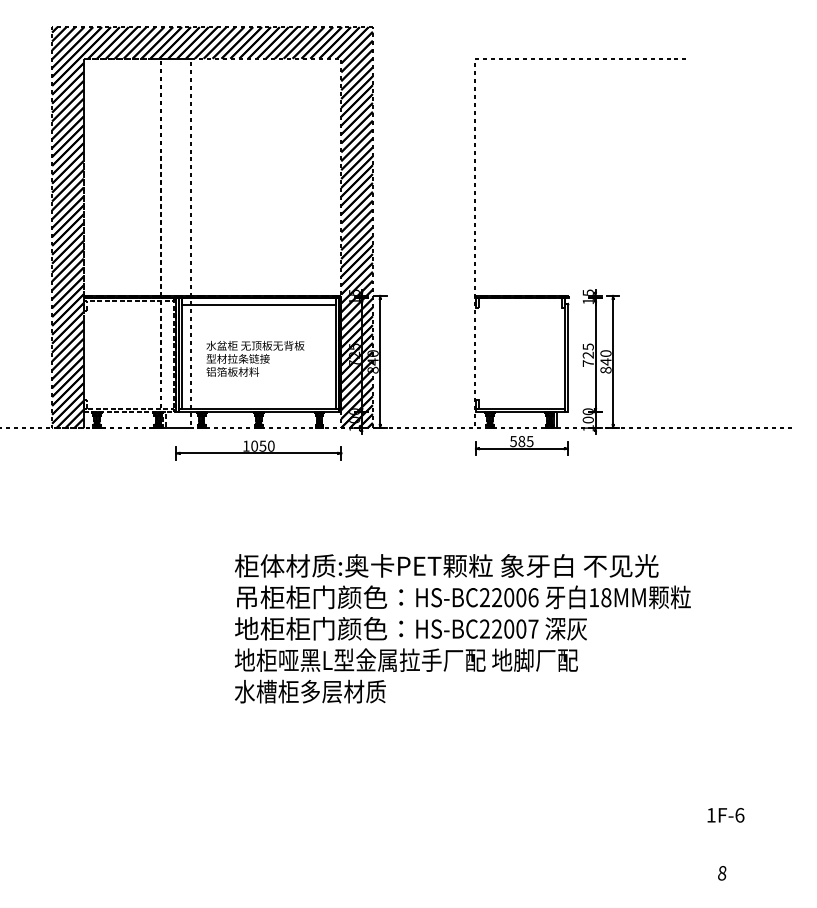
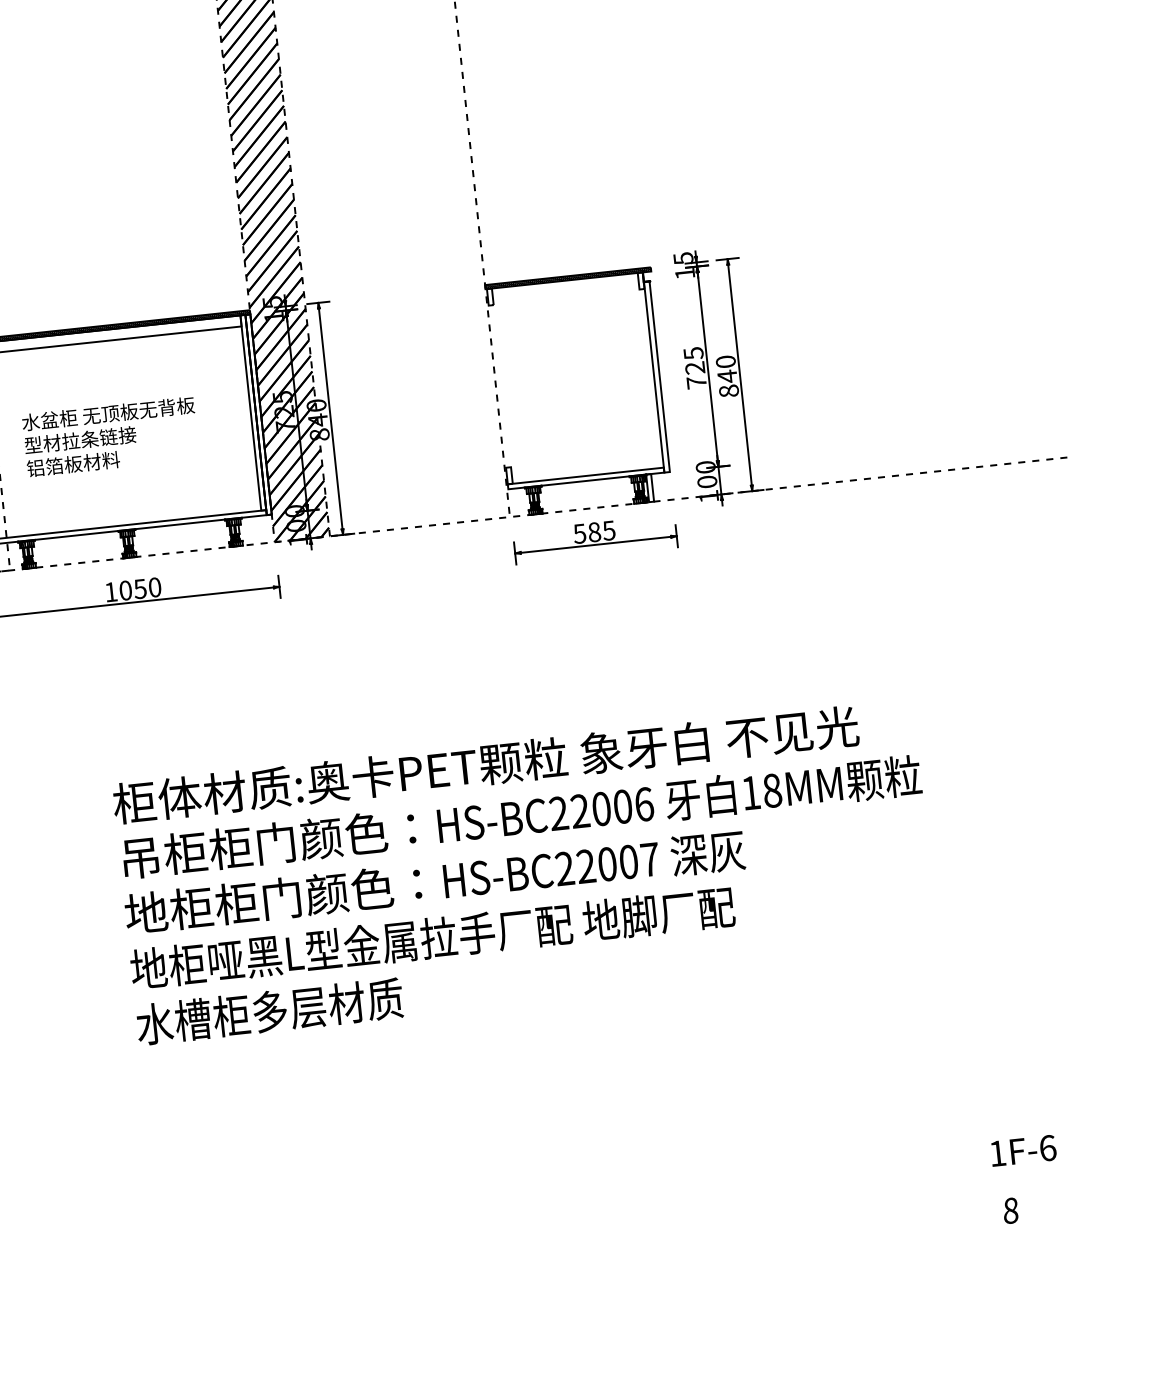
text: (722, 873) -> (1011, 1211), moved

